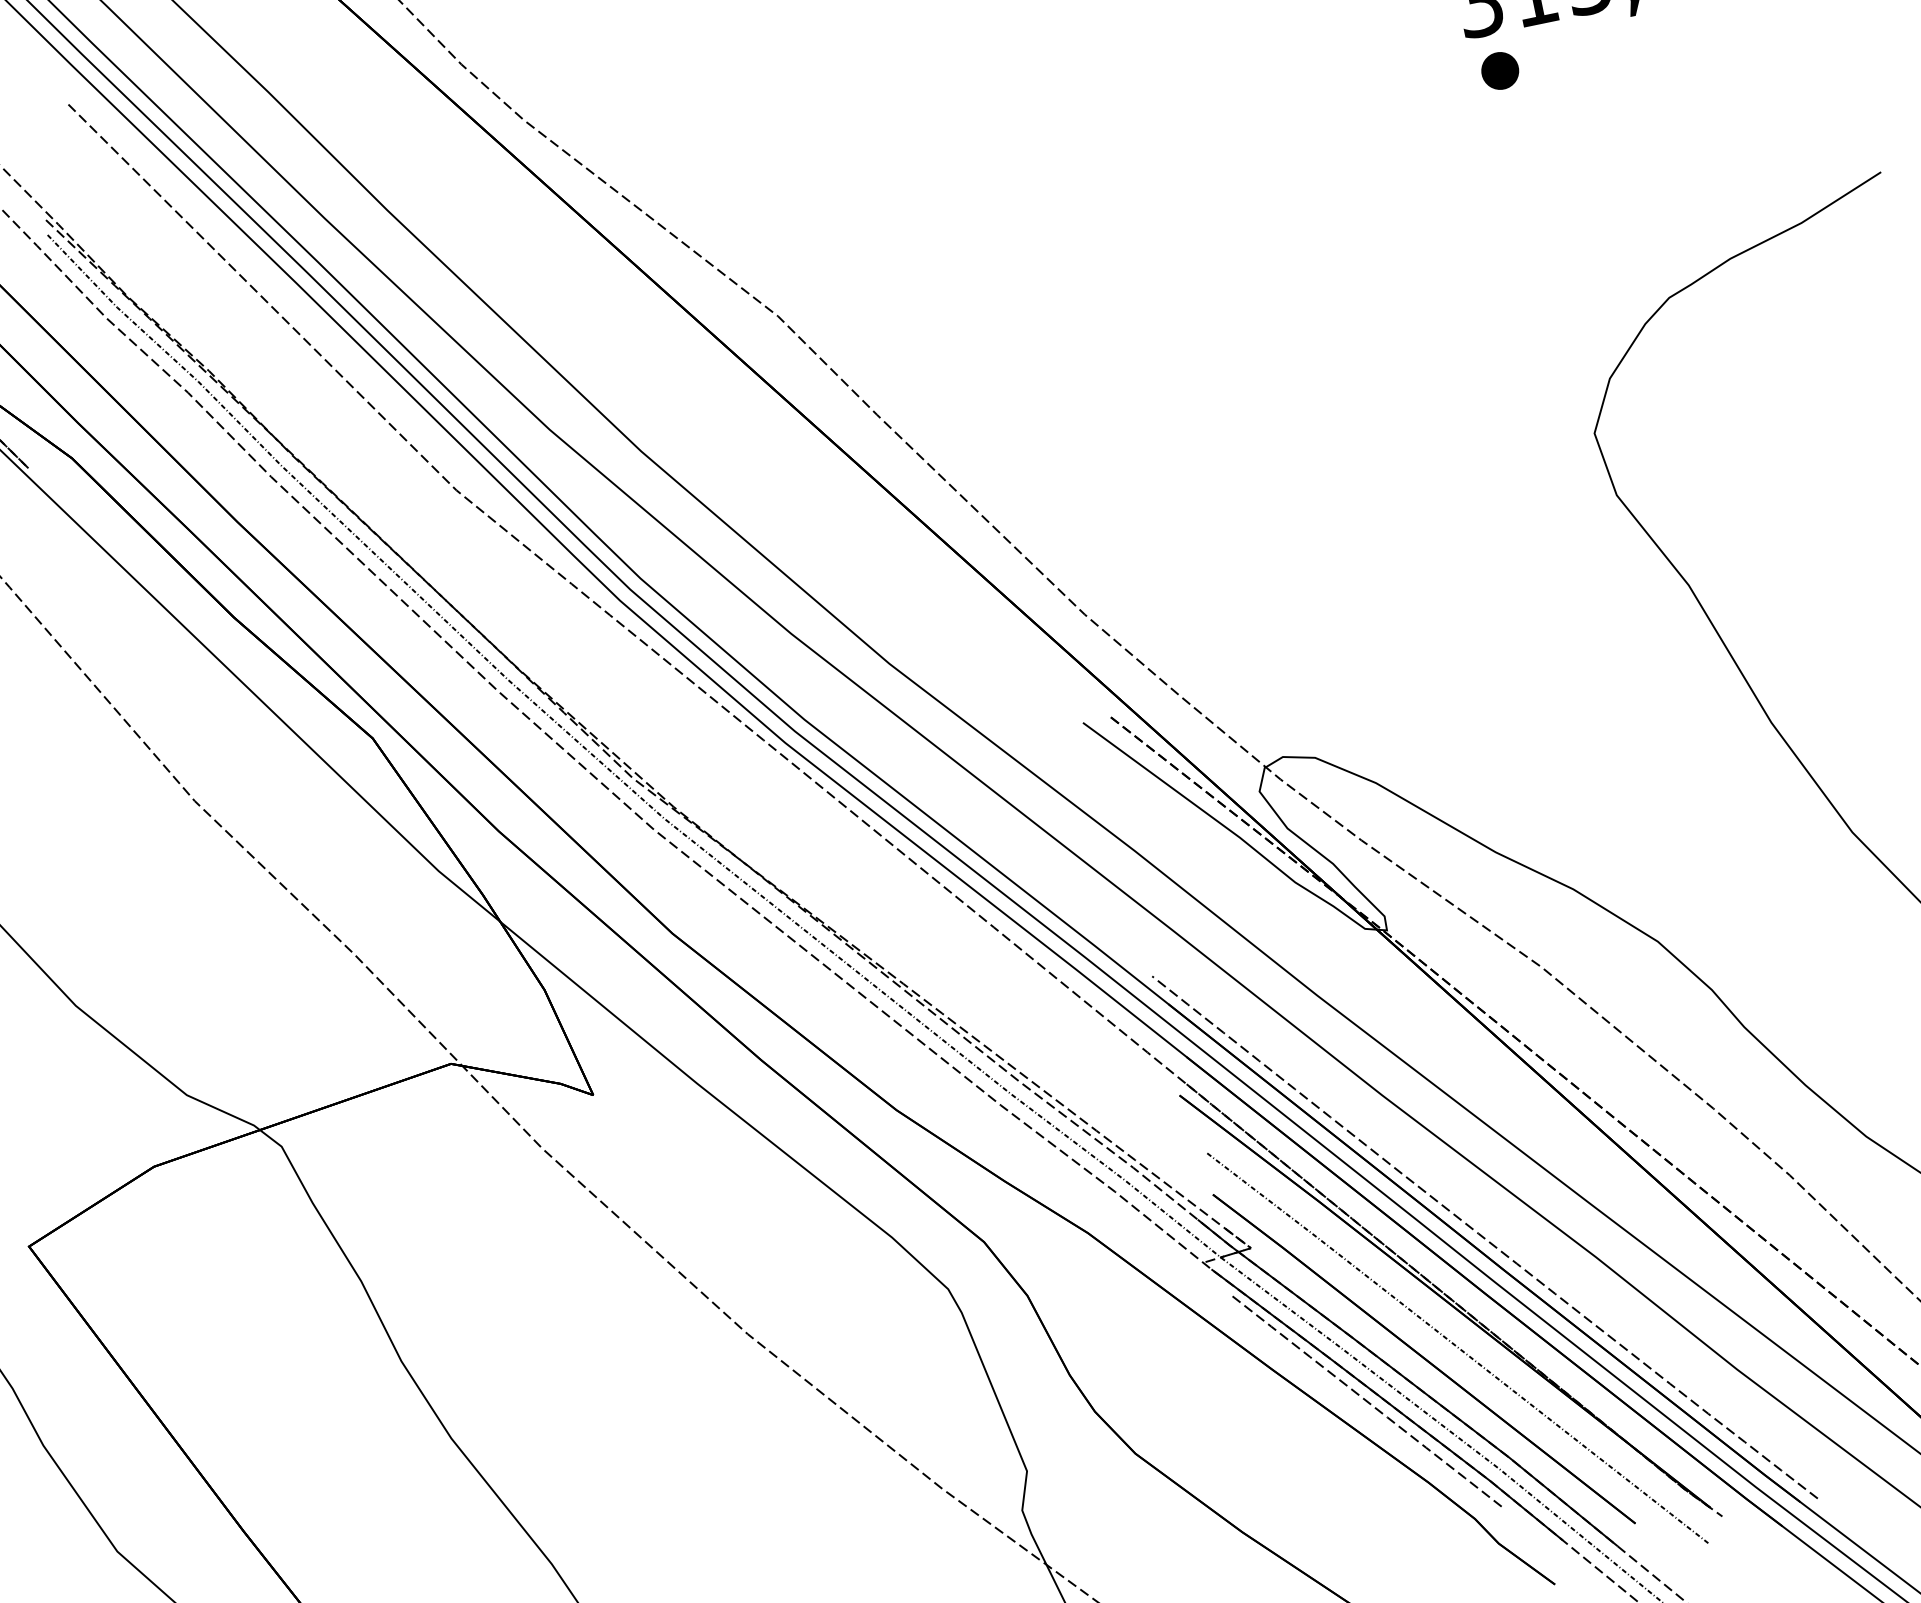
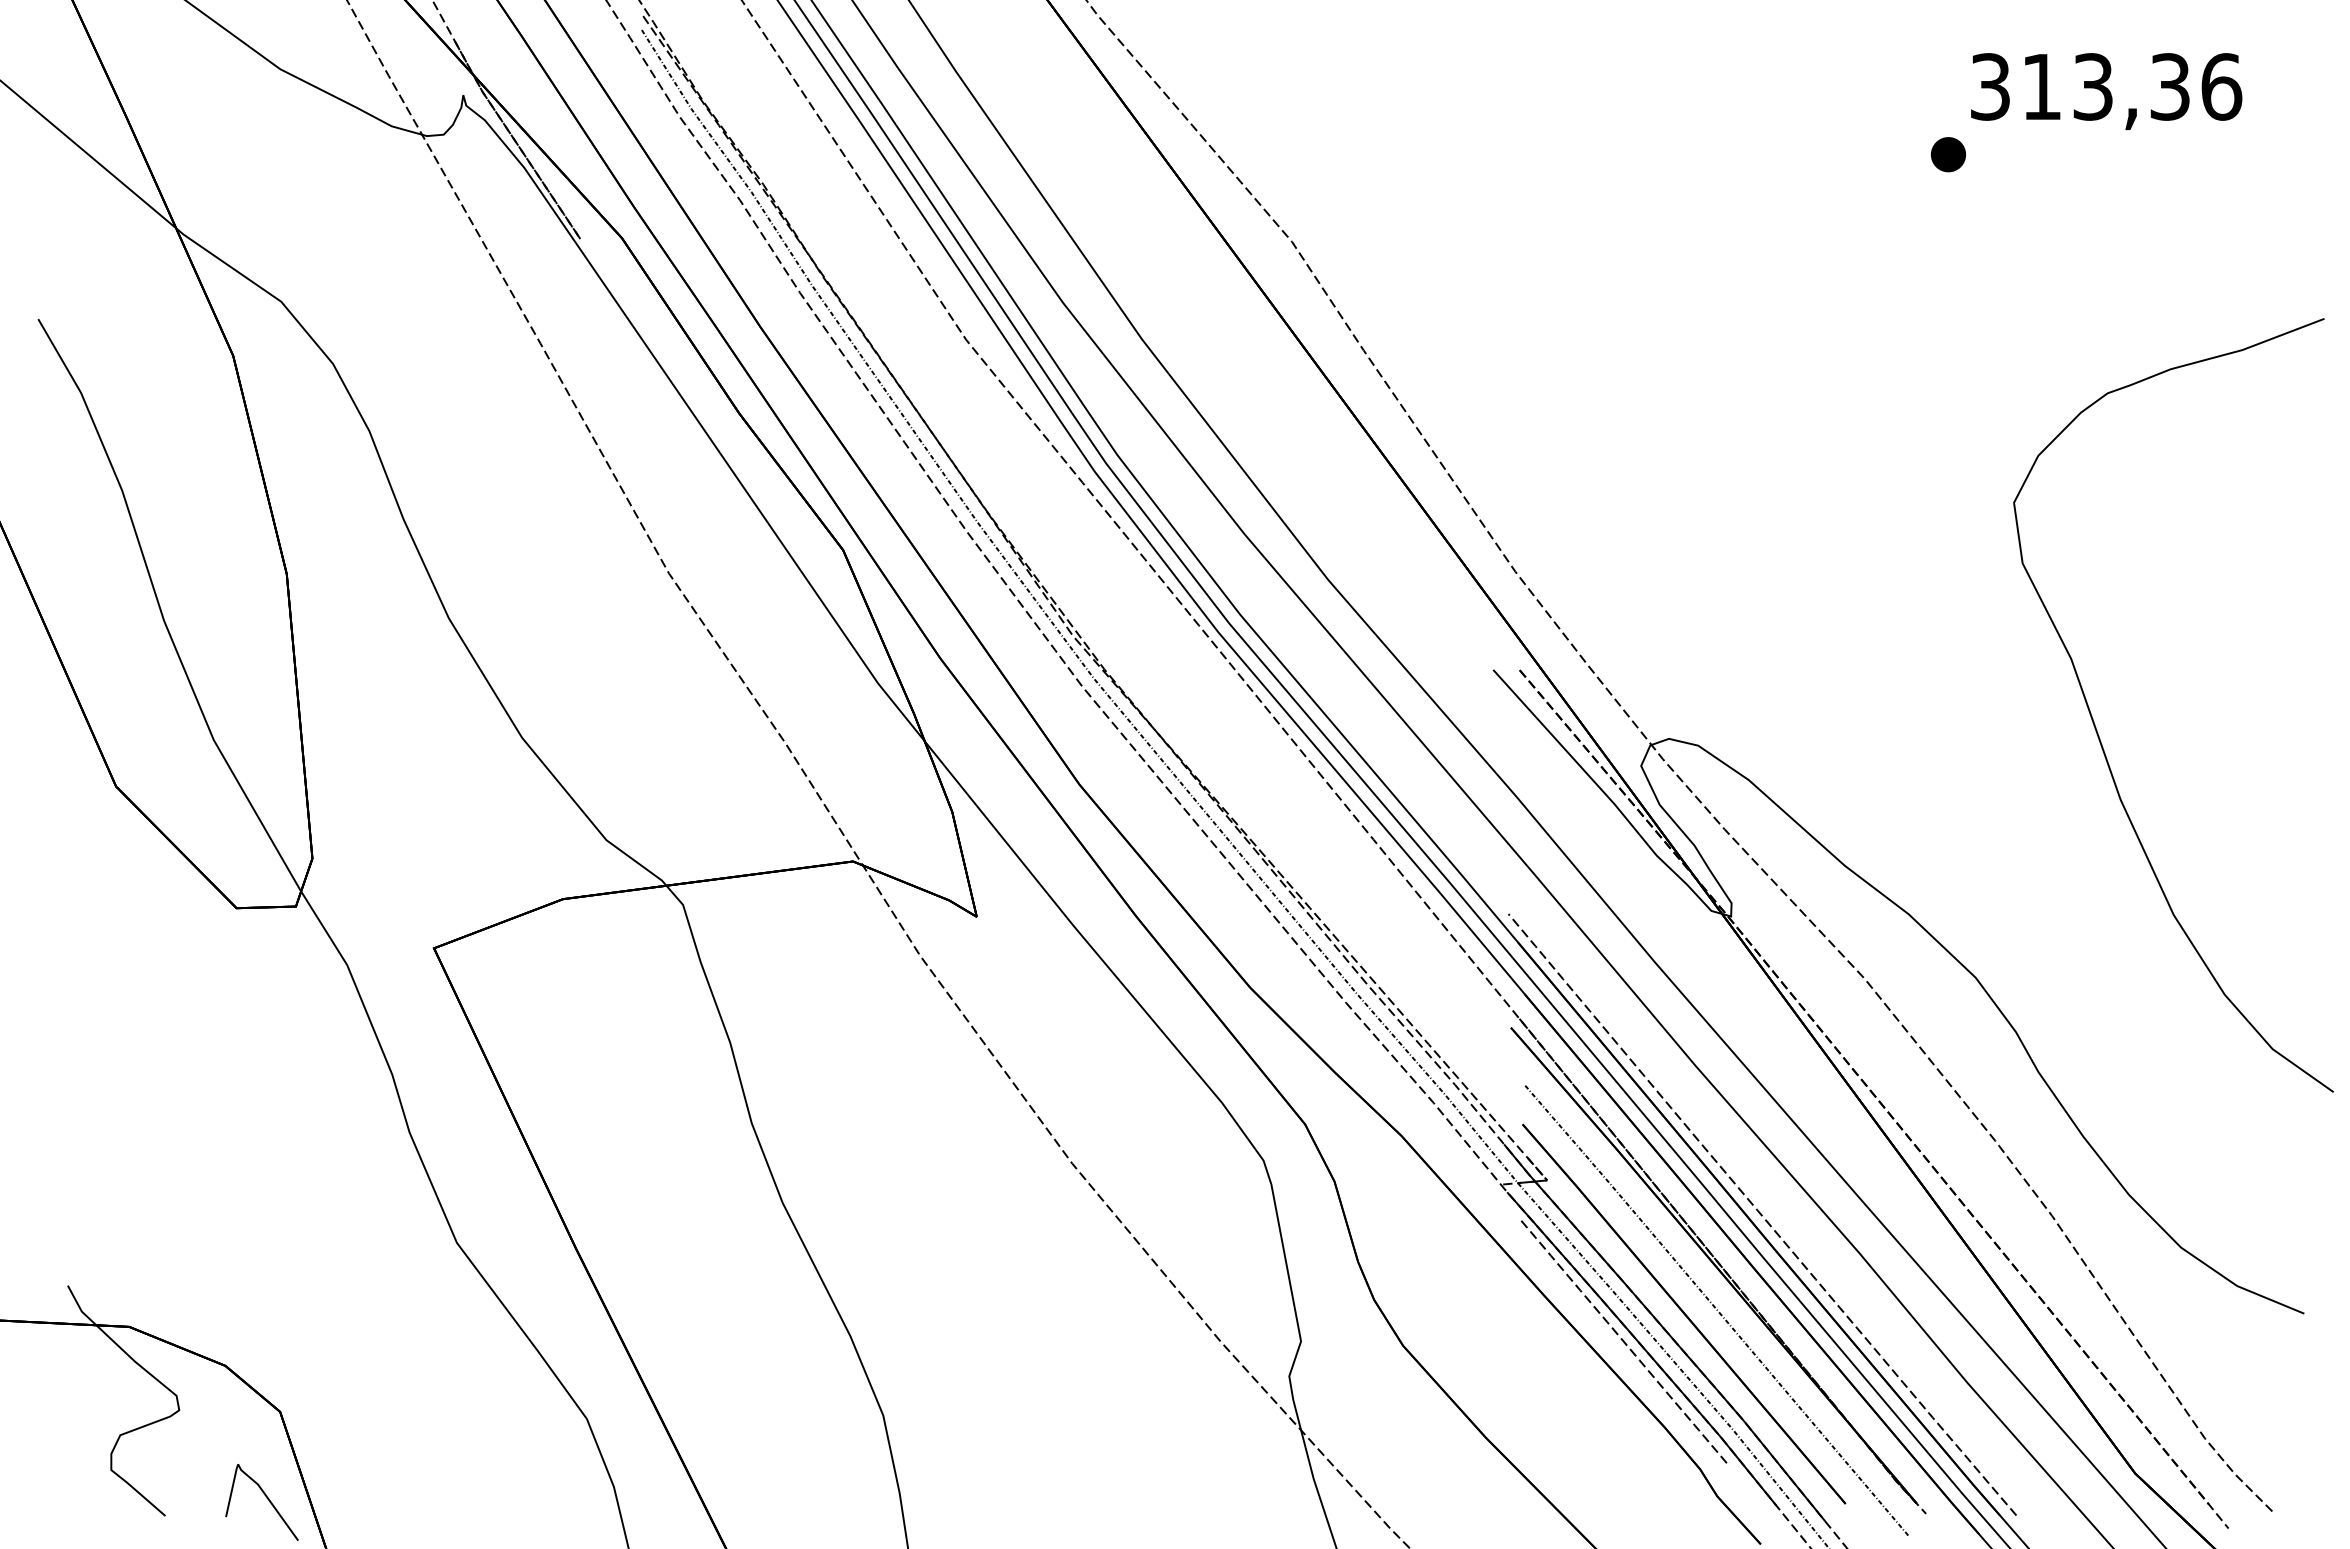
part: (1500, 70) -> (1948, 154), moved

